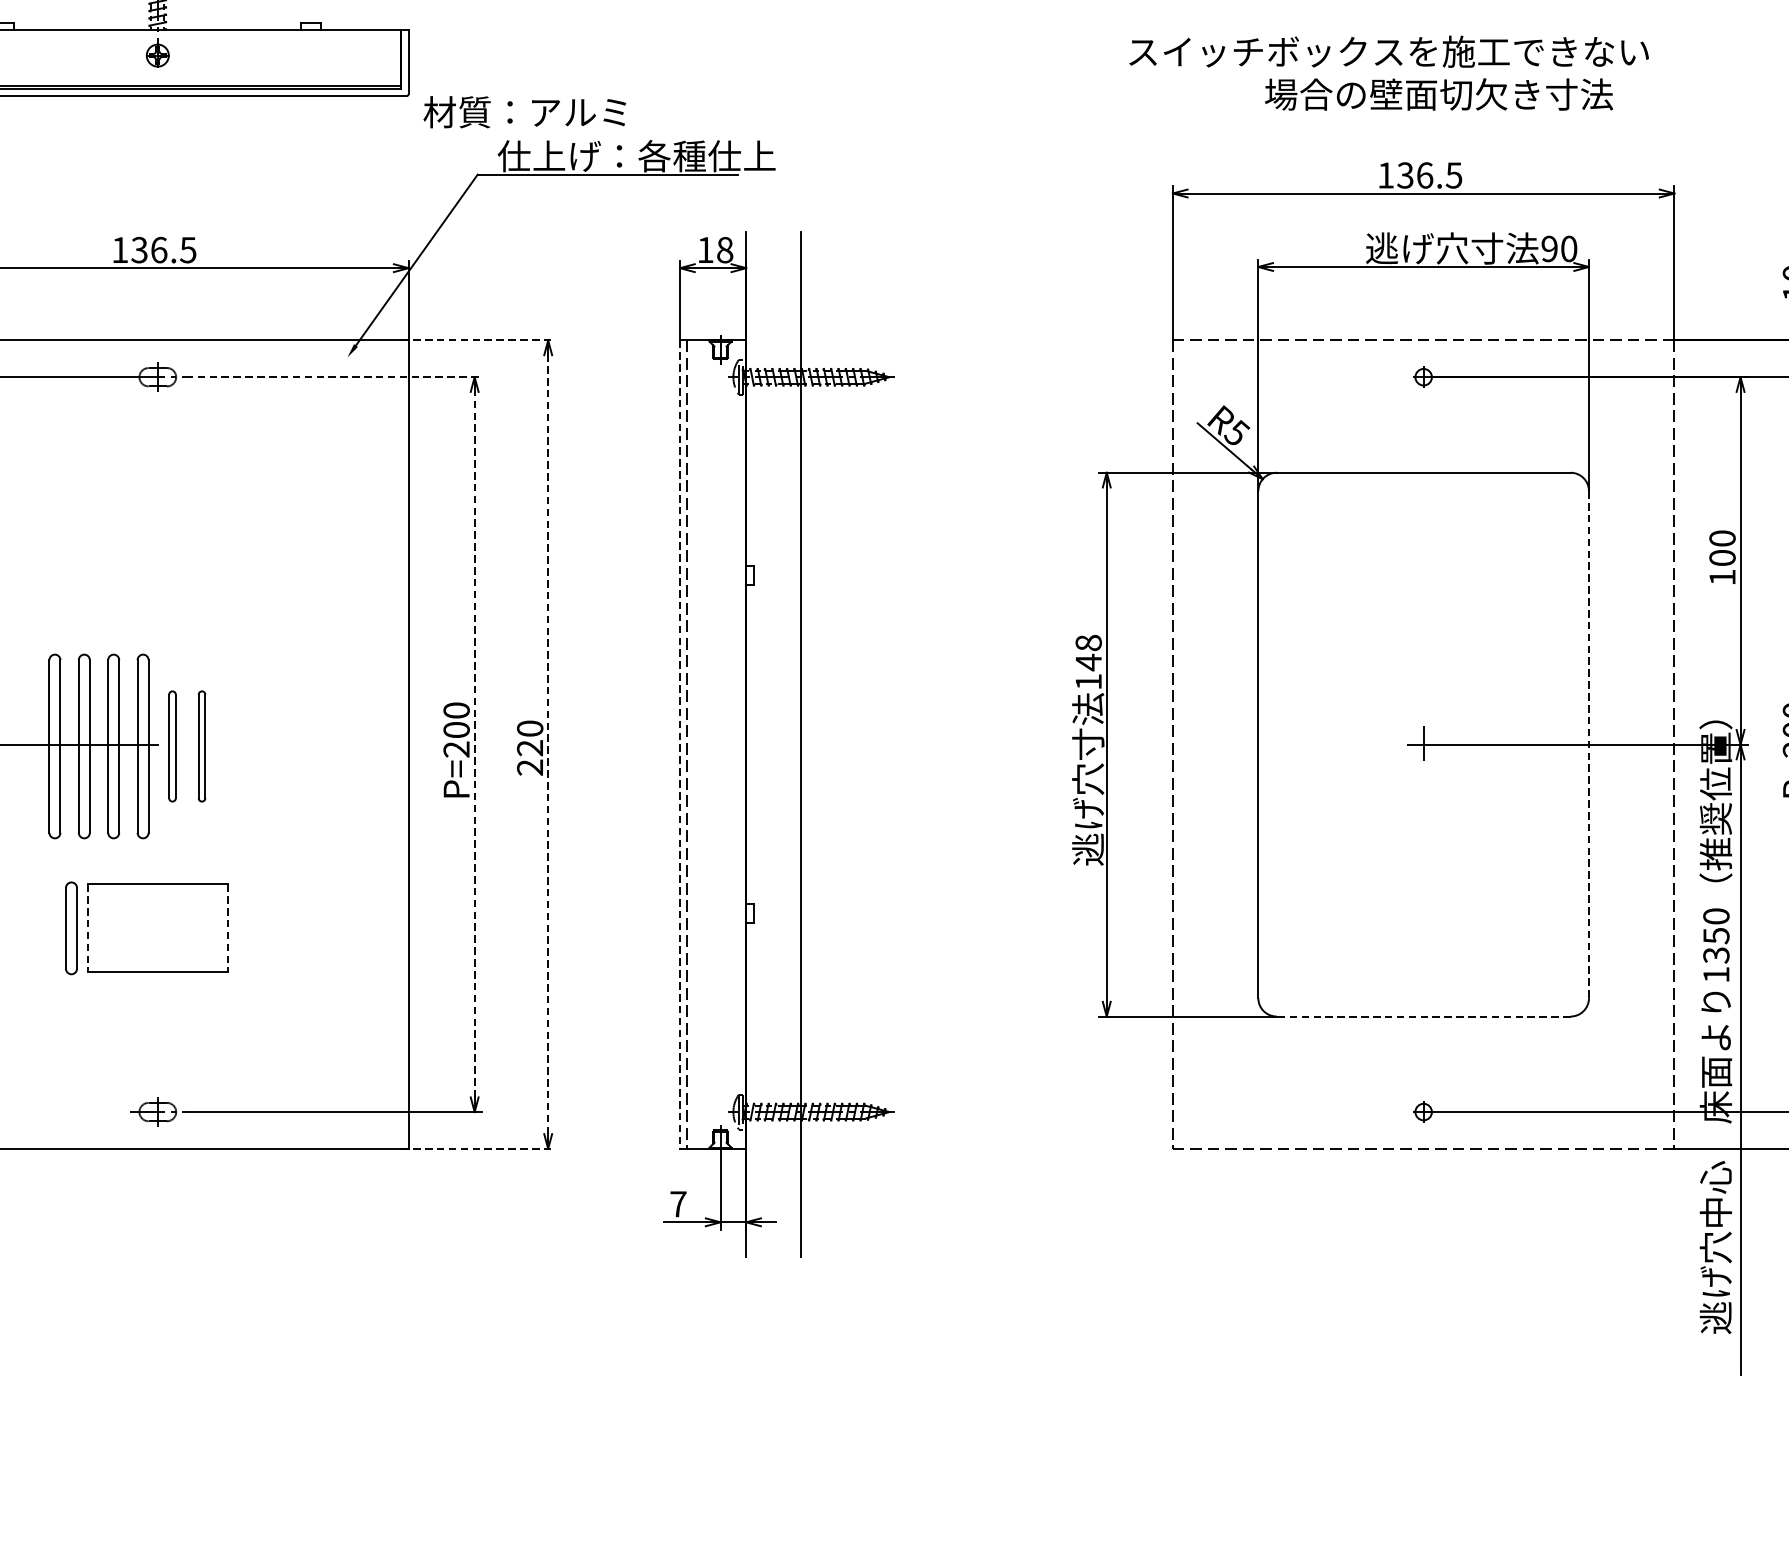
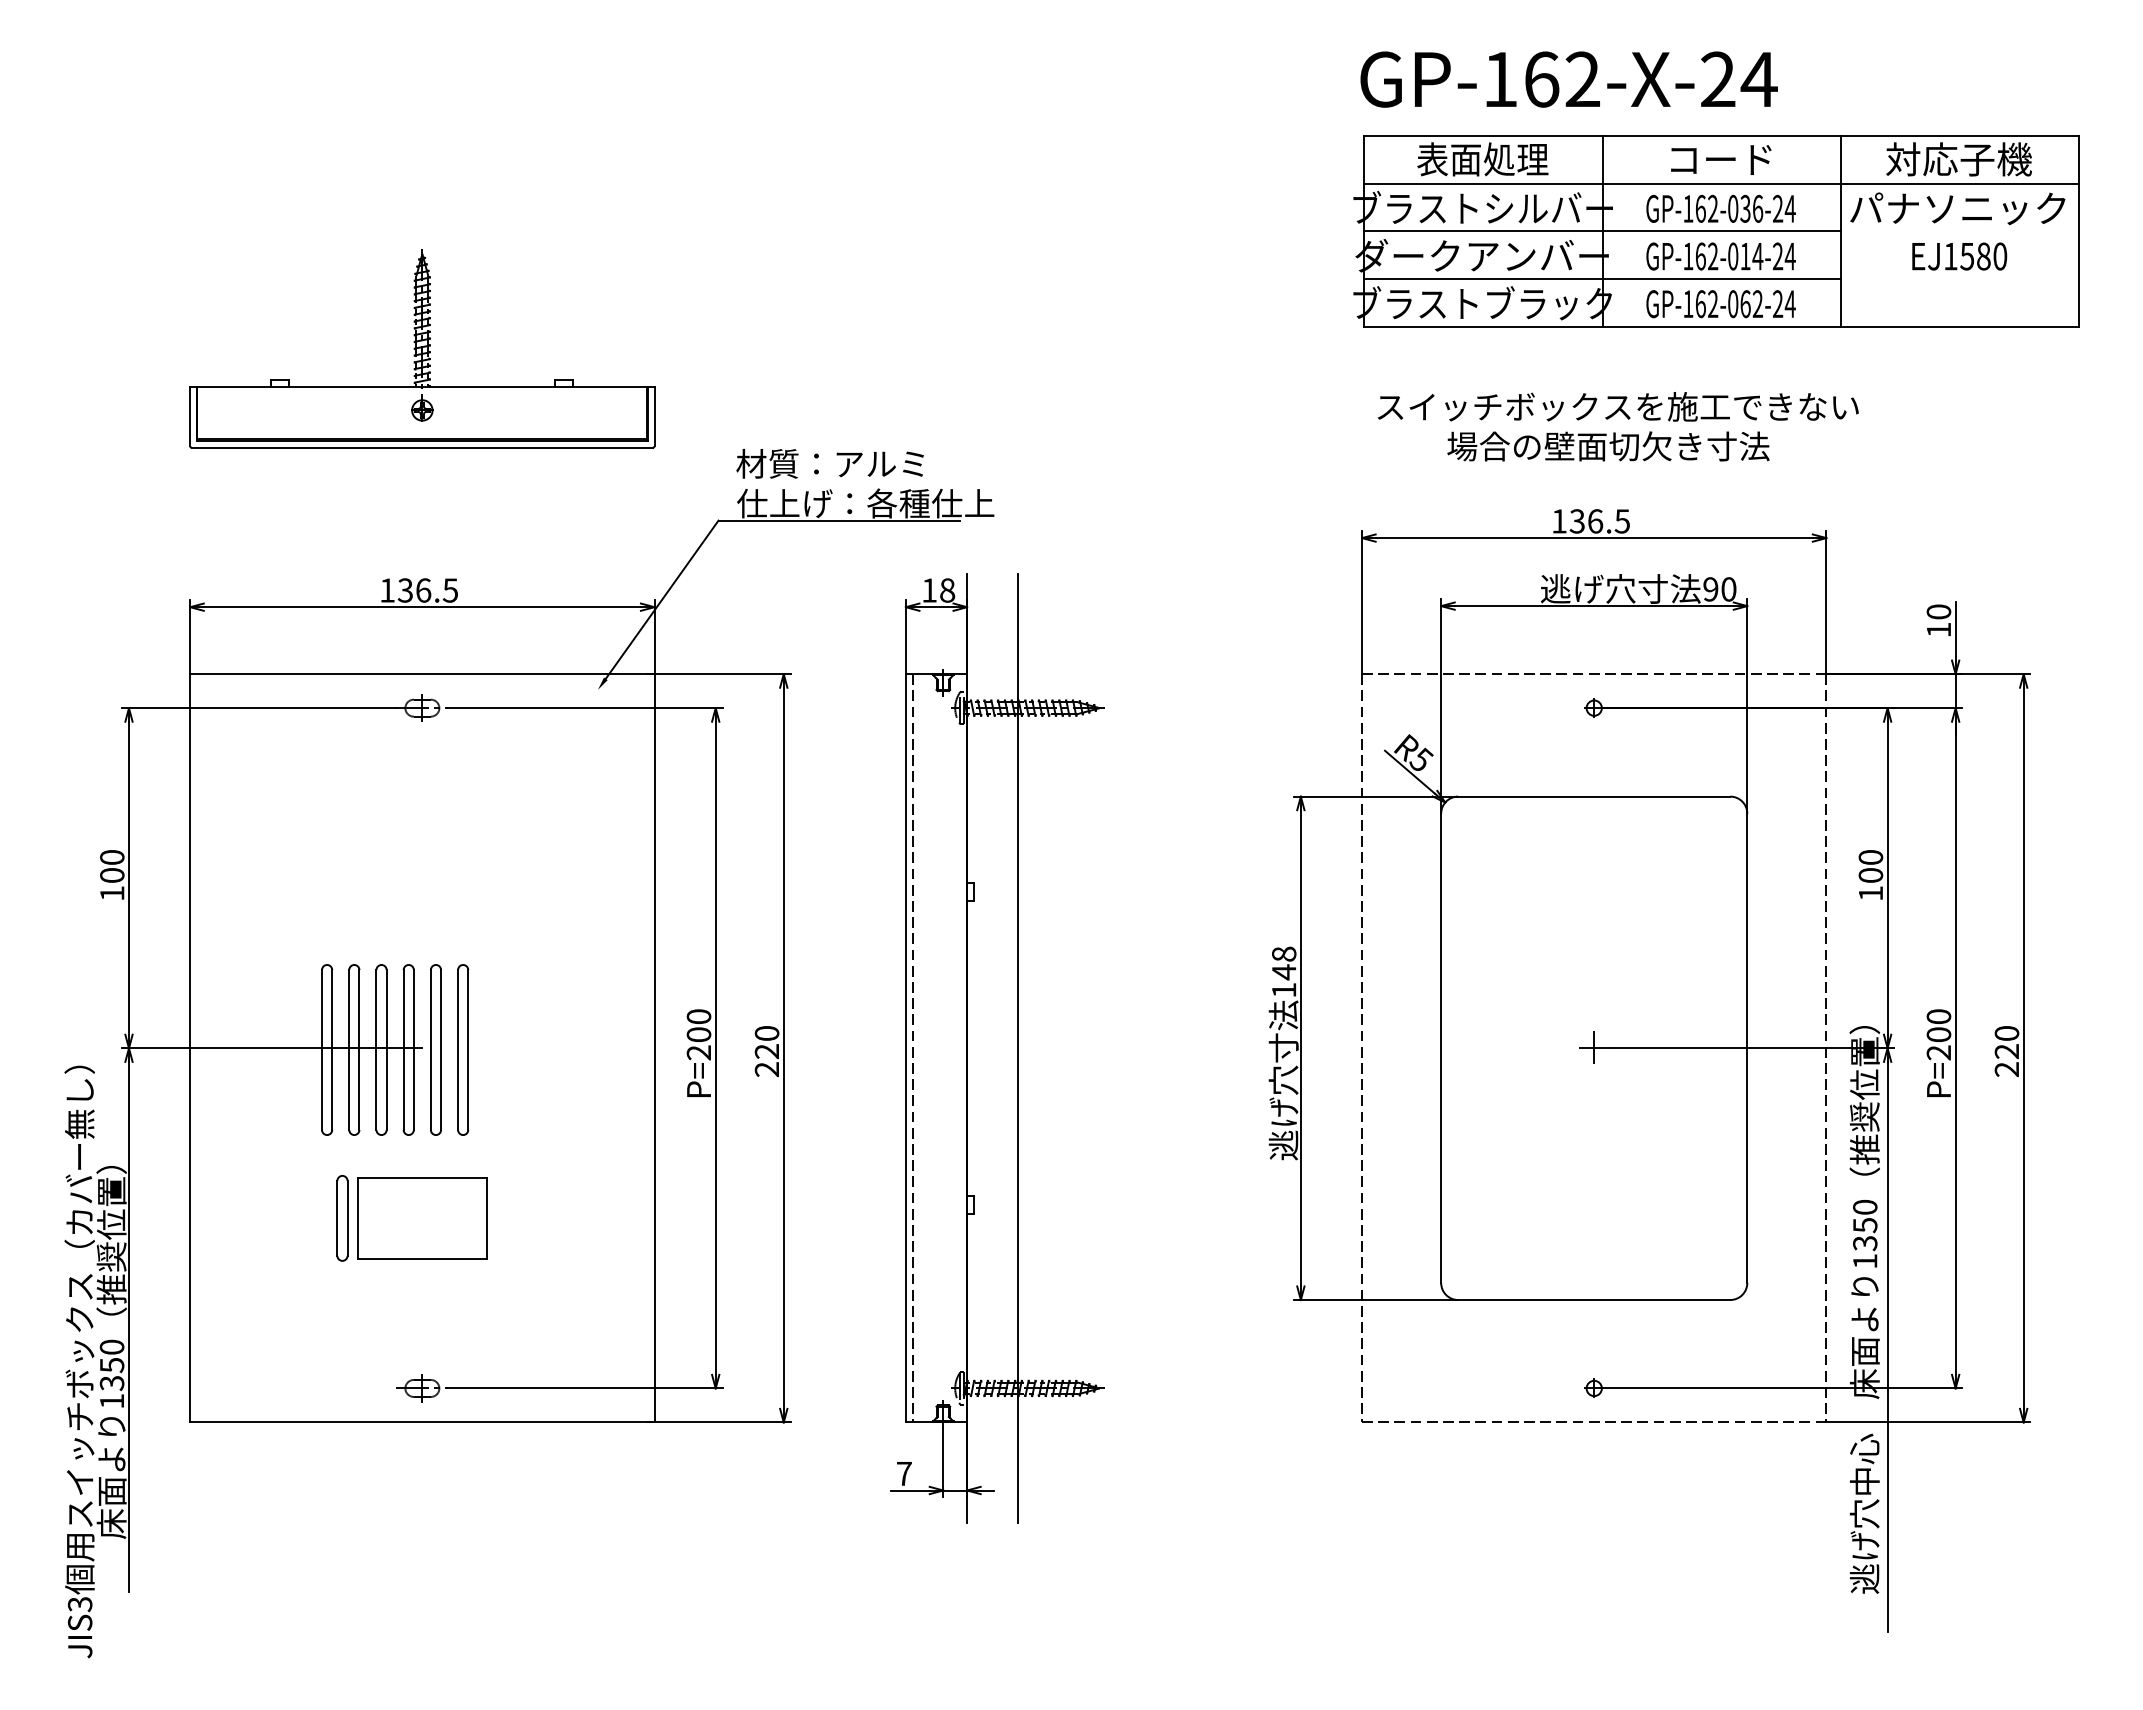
text: (1388, 51) -> (1617, 406), moved
text: (524, 111) -> (829, 463), moved
line: (478, 340) -> (719, 674), dashed -> solid
line: (334, 377) -> (585, 708), dashed -> solid
line: (474, 744) -> (715, 1048), dashed -> solid
line: (547, 744) -> (783, 1048), dashed -> solid
line: (679, 744) -> (905, 1048), dashed -> solid
line: (1589, 744) -> (1747, 1048), dashed -> solid
part: (171, 745) -> (435, 1049), size x1.67
part: (202, 745) -> (463, 1049), size x1.67
line: (87, 928) -> (357, 1218), dashed -> solid
line: (228, 928) -> (487, 1218), dashed -> solid
line: (1422, 1017) -> (1593, 1300), dashed -> solid
line: (478, 1148) -> (719, 1422), dashed -> solid

